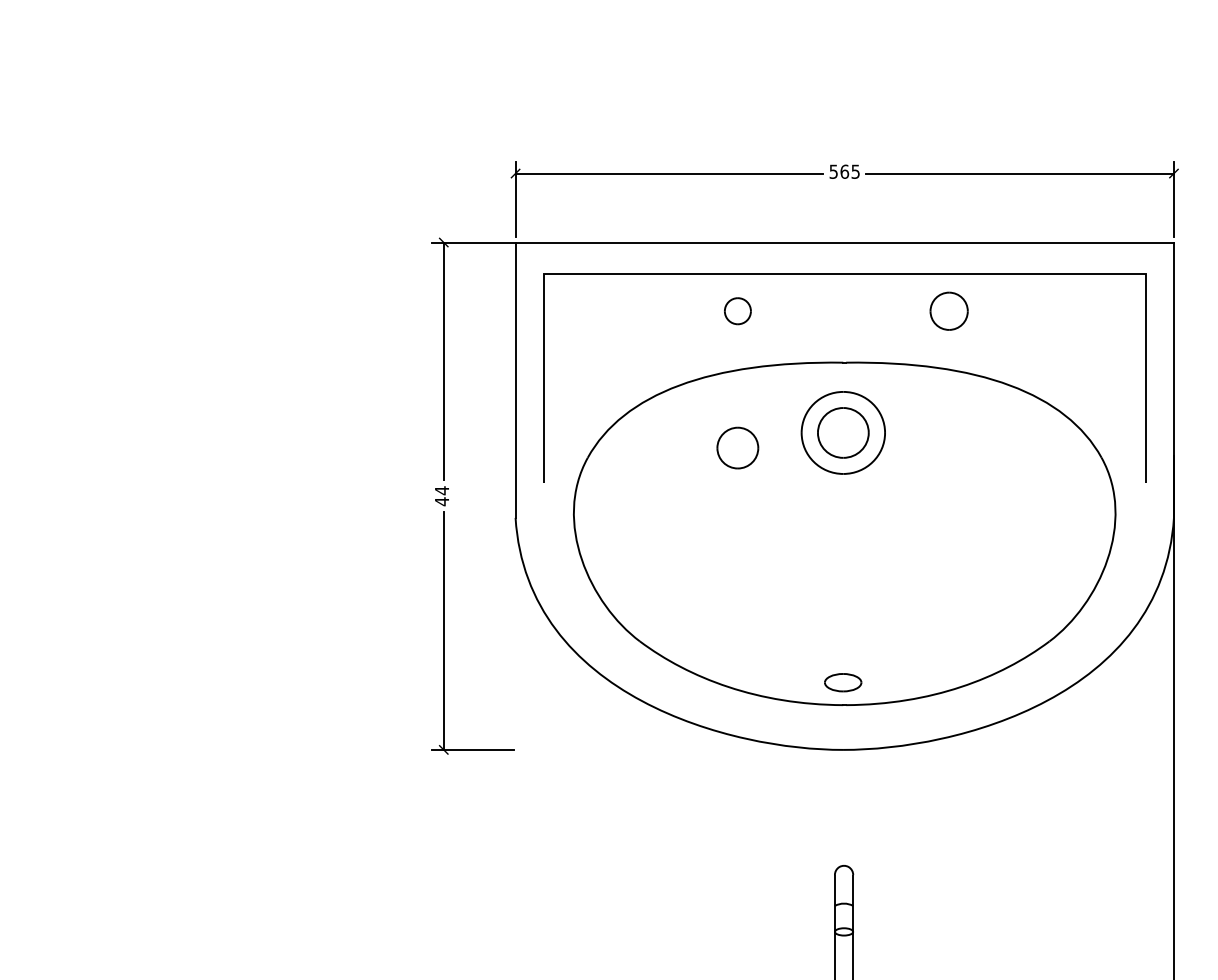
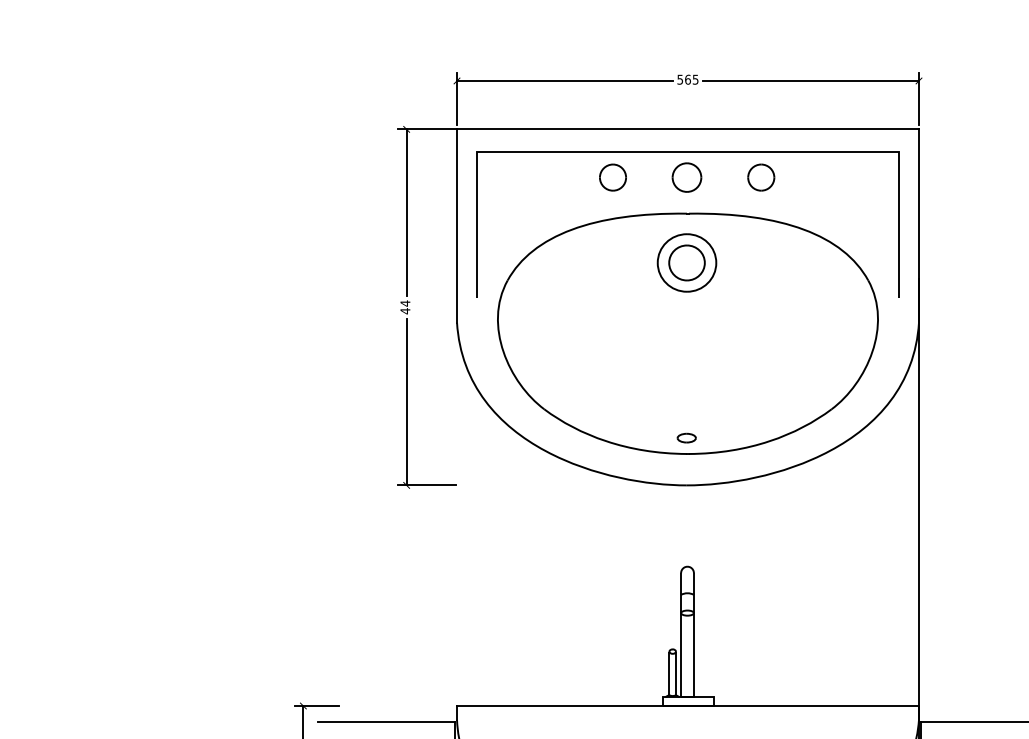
part: (737, 311) -> (612, 177), size x1.43
part: (737, 447) -> (686, 177), moved
part: (842, 681) -> (686, 437), size x0.71

